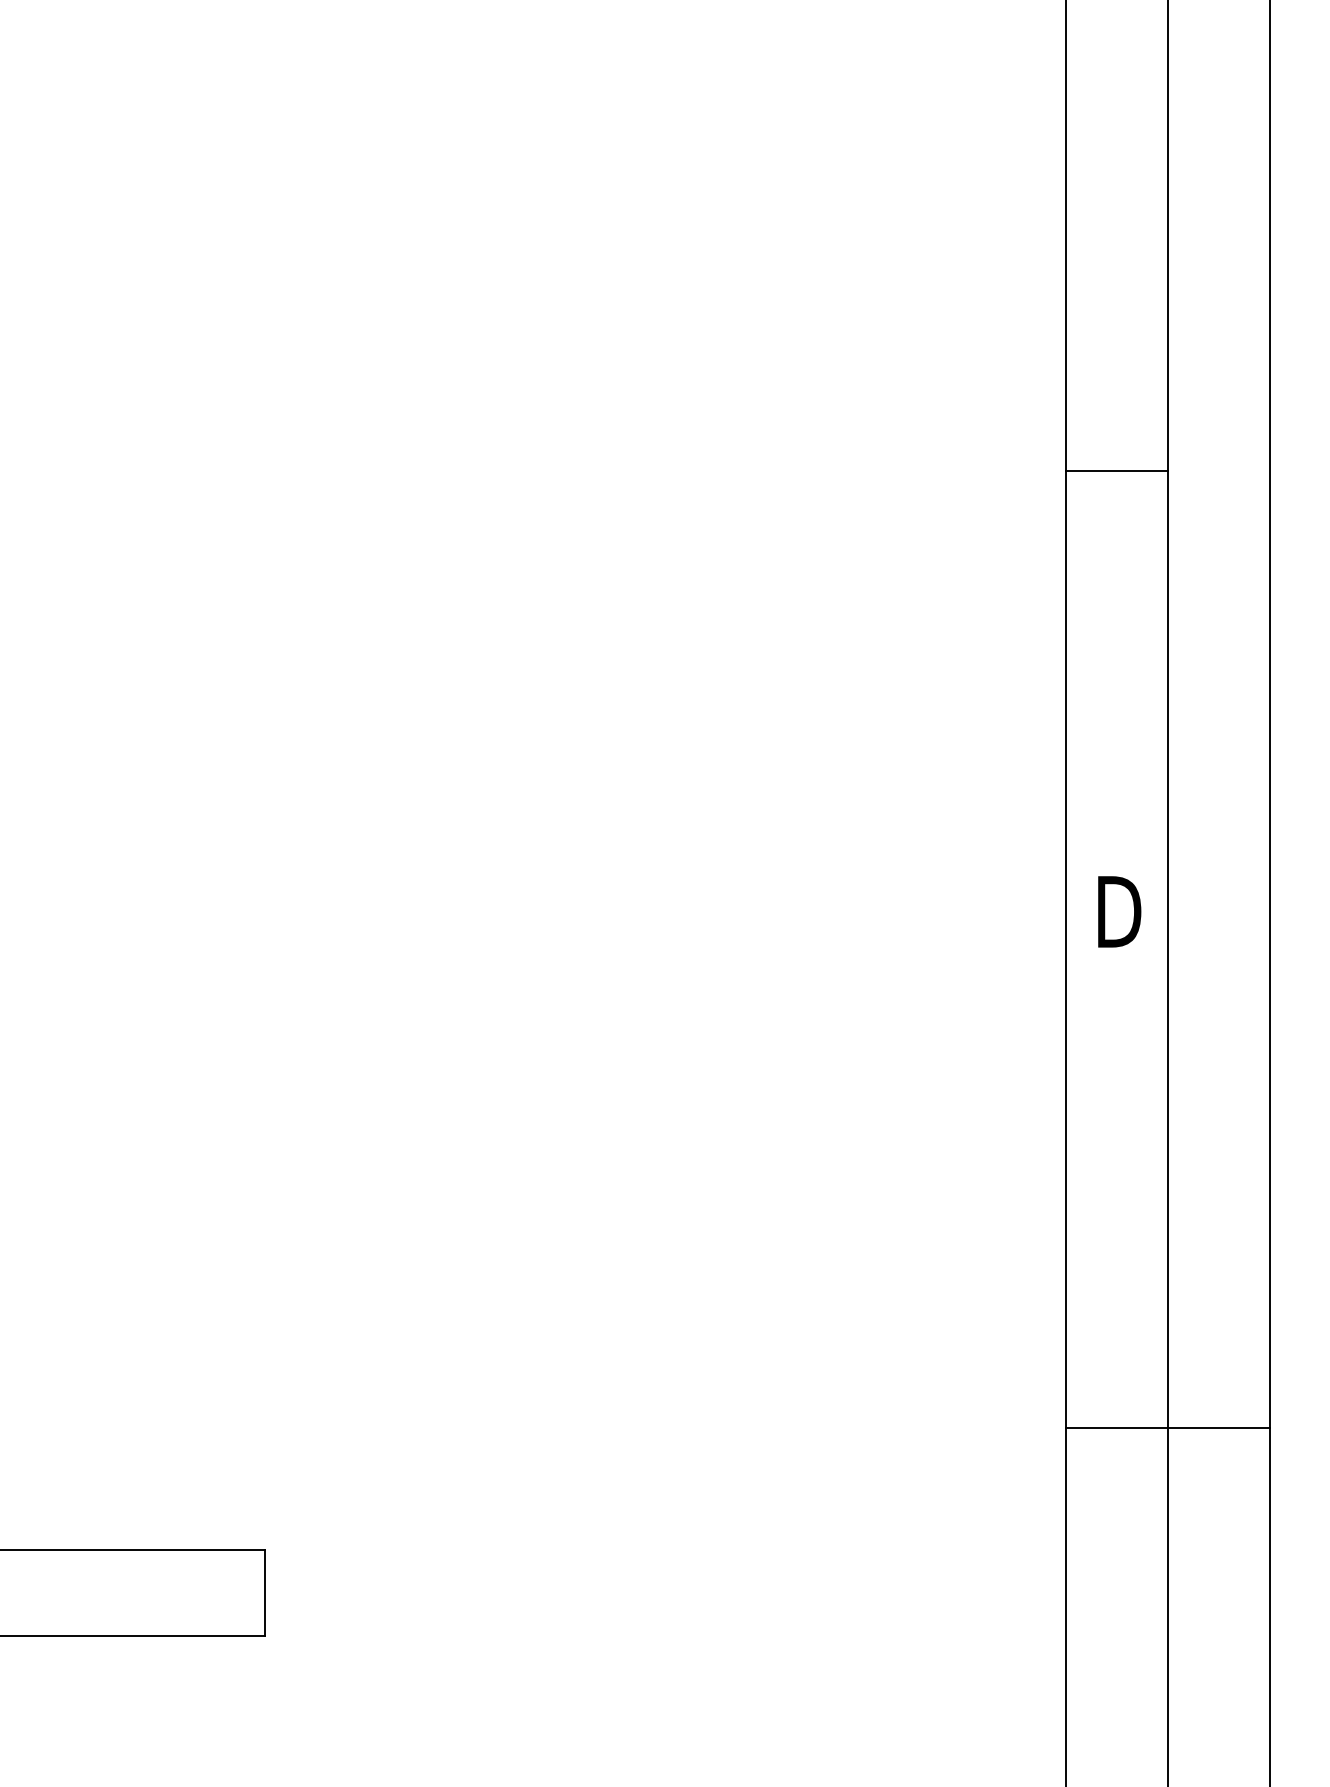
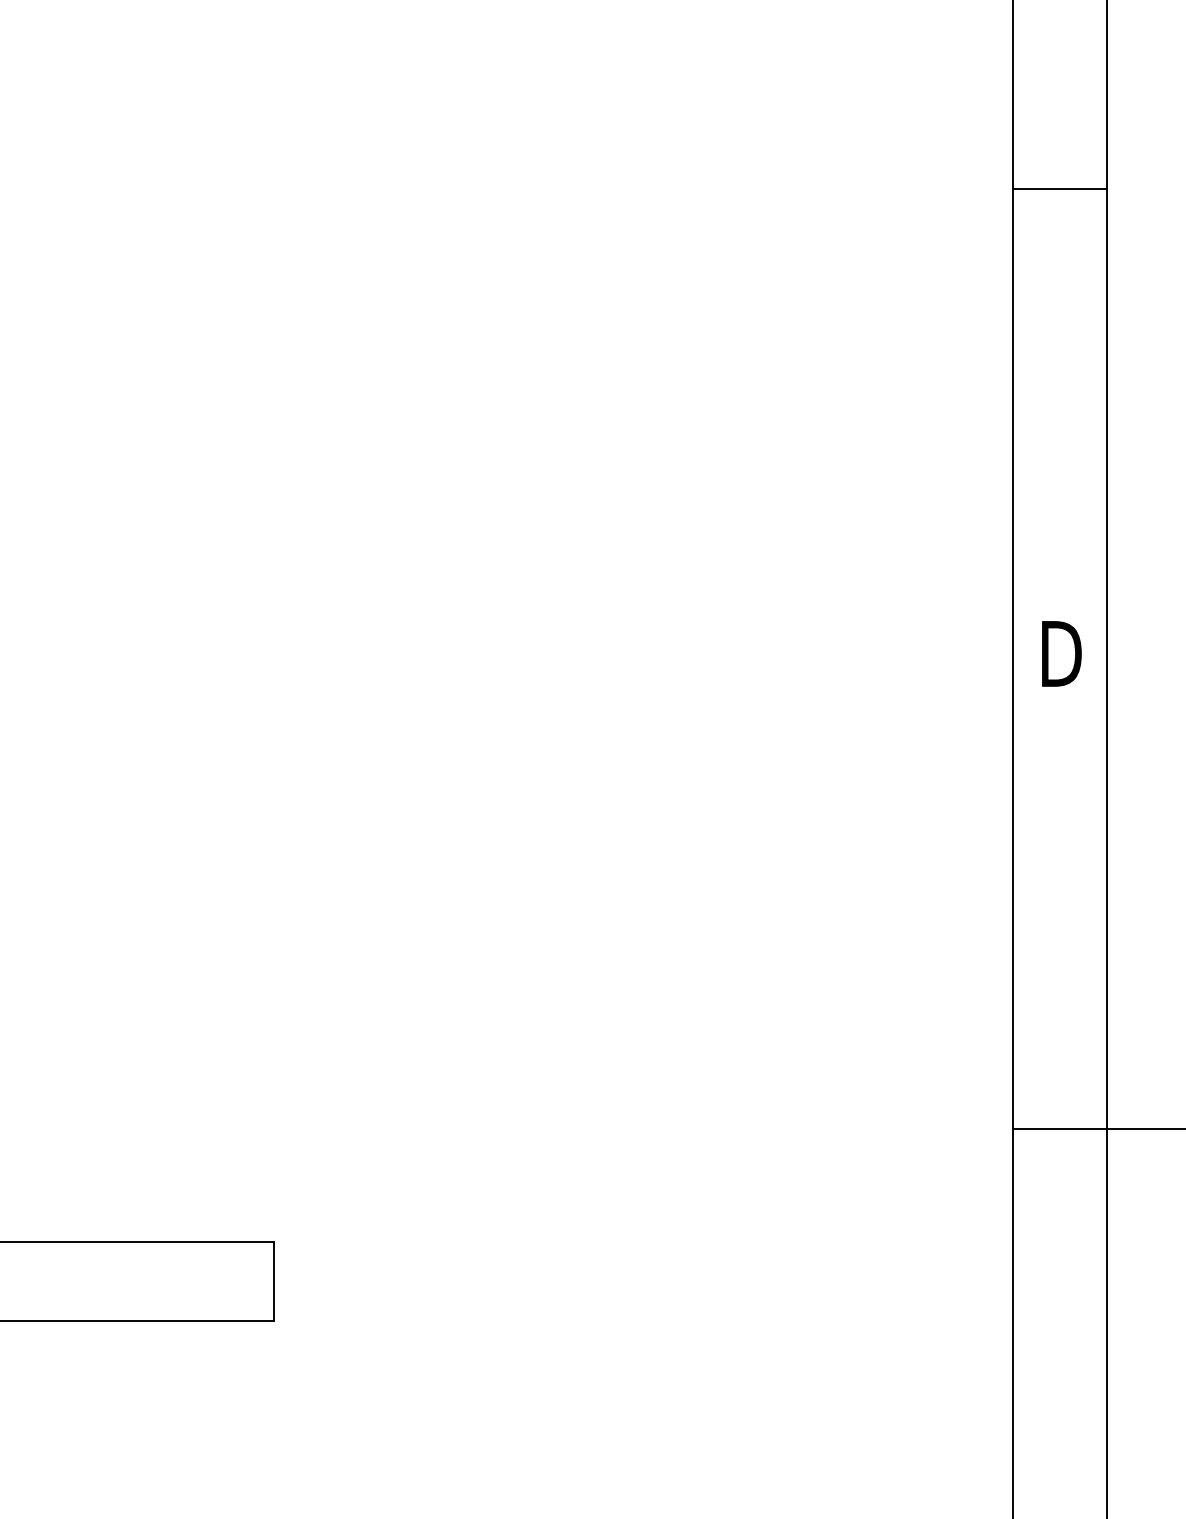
line: (1117, 470) -> (1059, 189), moved

